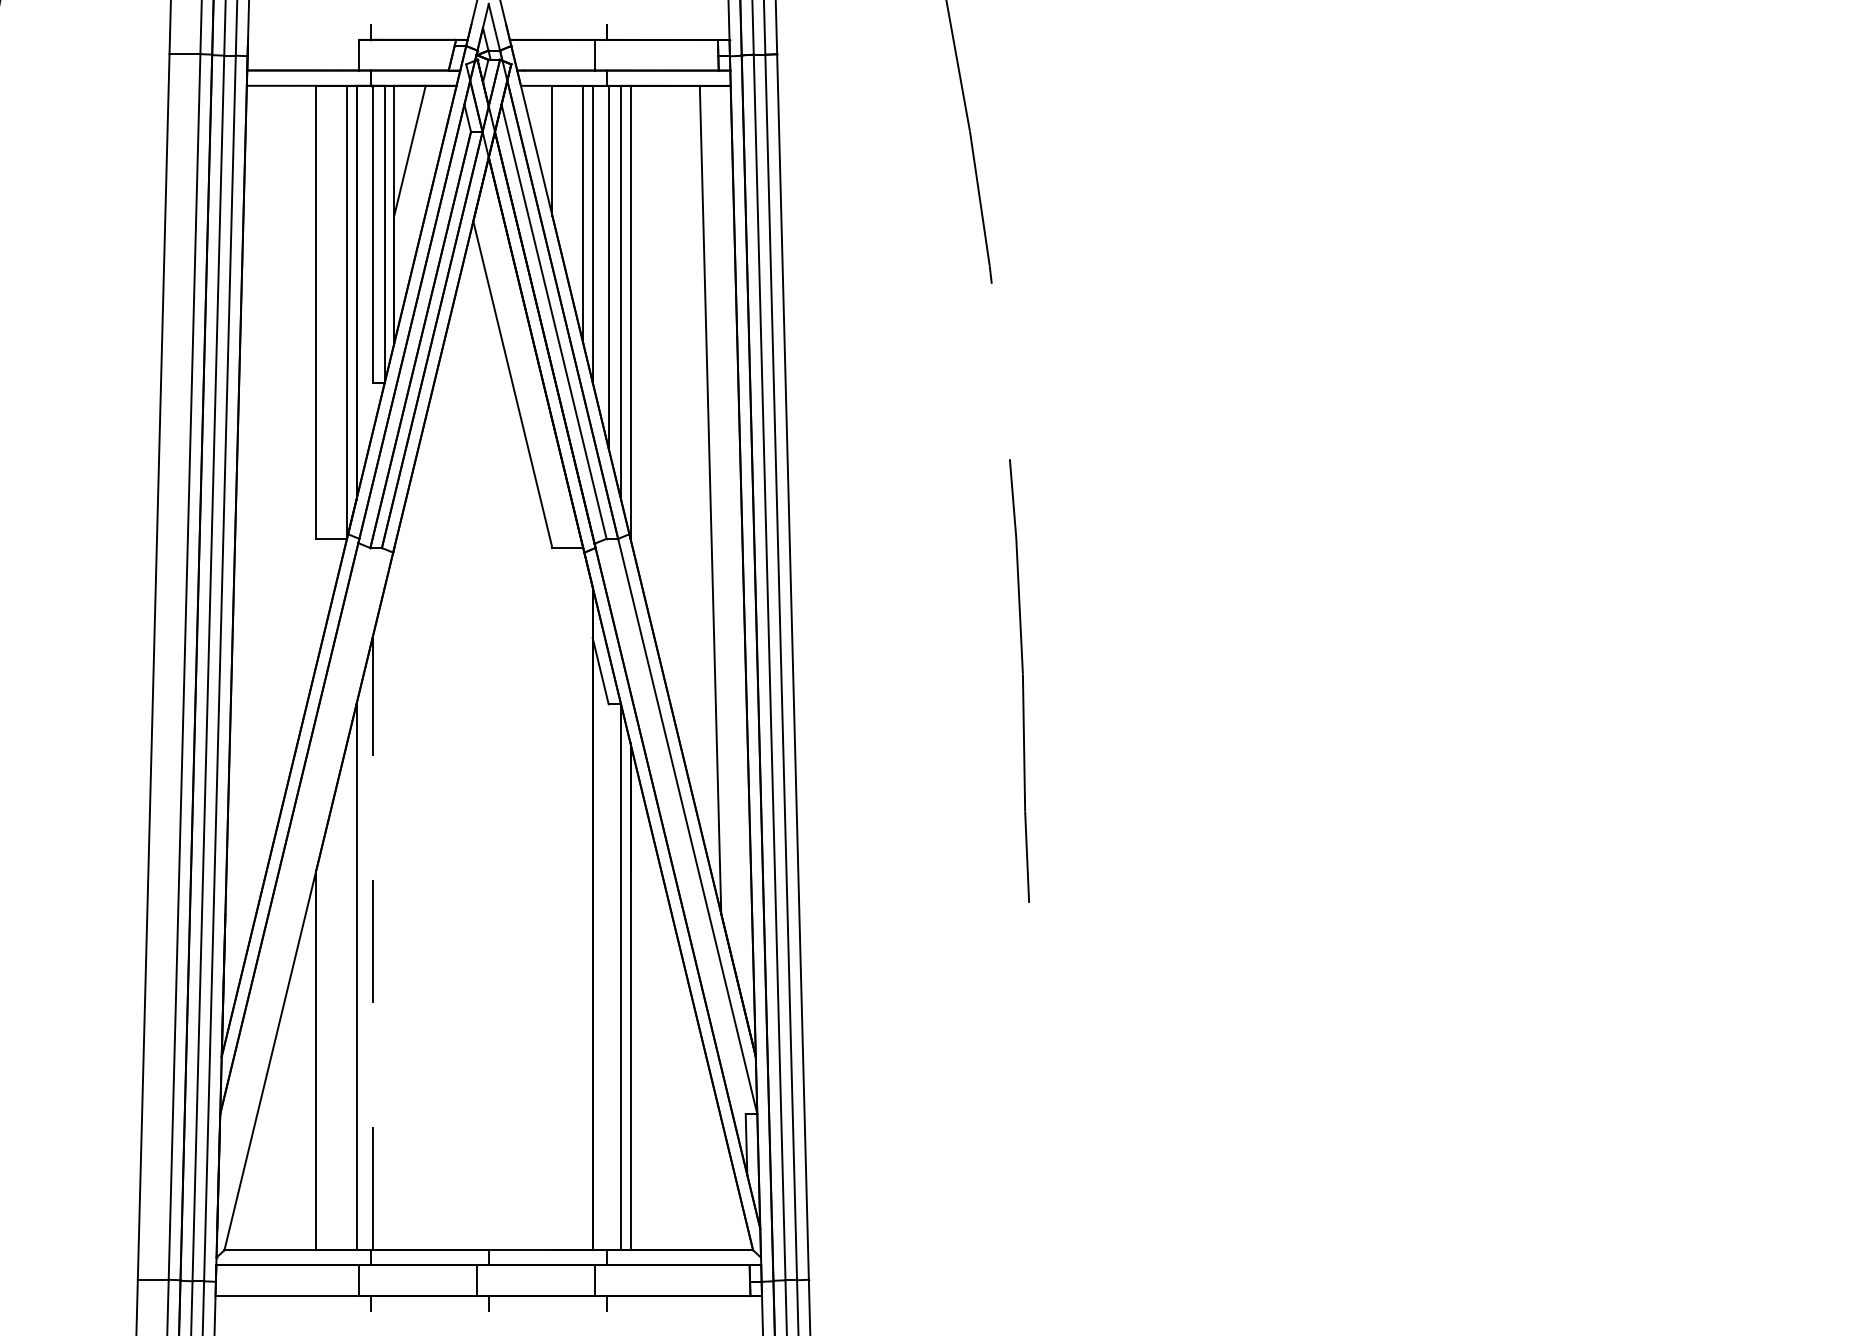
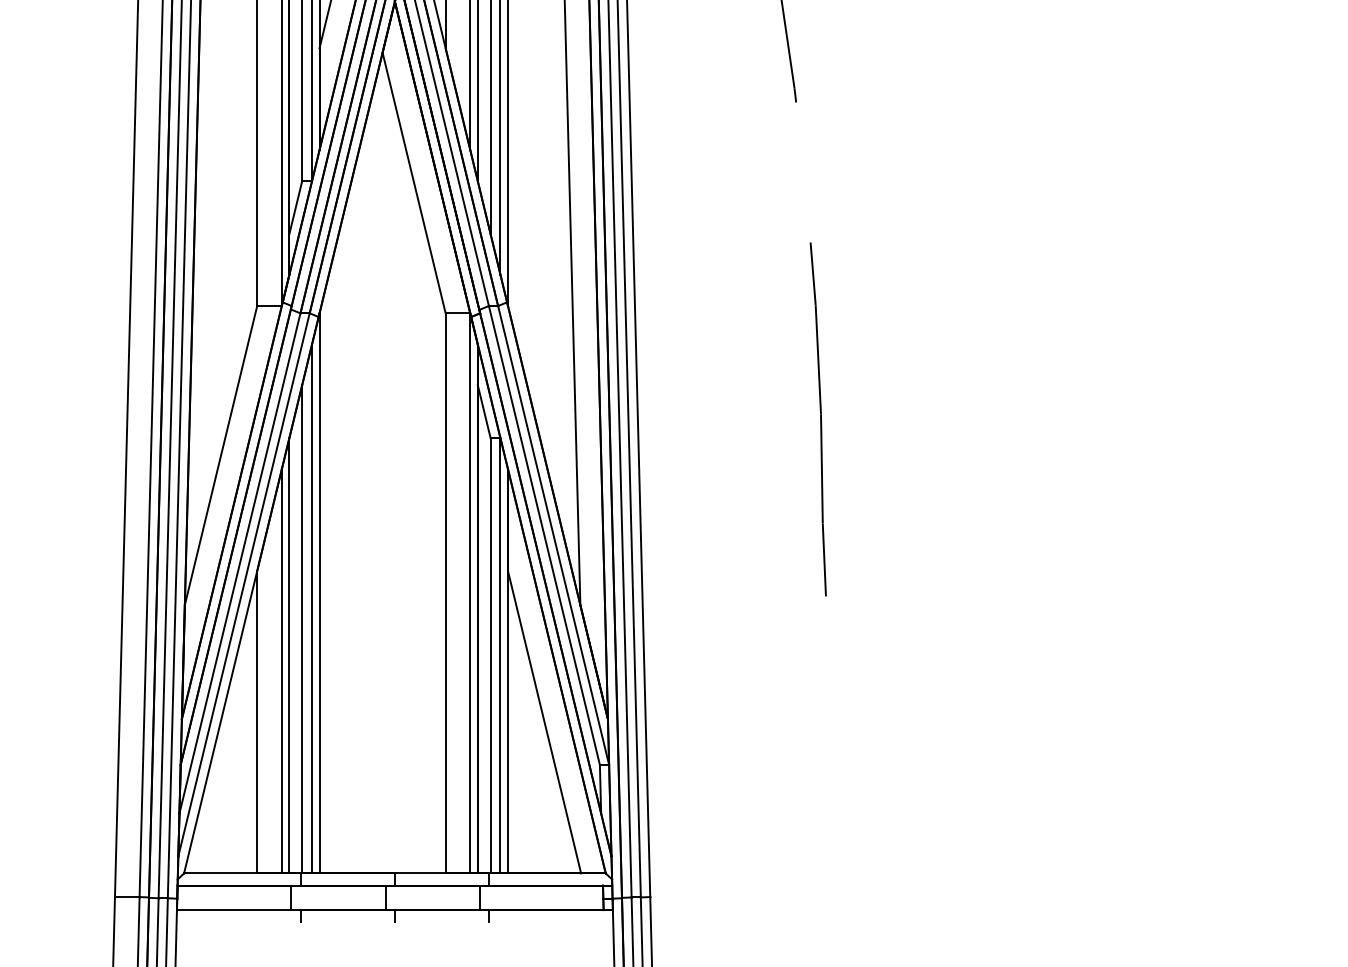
line: (364, 415) -> (295, 207), added
line: (270, 725) -> (220, 454), added
line: (675, 826) -> (543, 535), added
line: (294, 861) -> (239, 563), added
line: (299, 888) -> (243, 584), added
line: (394, 899) -> (319, 593), added
line: (552, 899) -> (445, 593), added
line: (583, 899) -> (470, 593), added
line: (384, 918) -> (311, 608), added
line: (372, 944) -> (302, 629), dashed -> solid
line: (608, 977) -> (490, 655), added
line: (347, 996) -> (282, 671), added
line: (676, 1060) -> (544, 722), added

